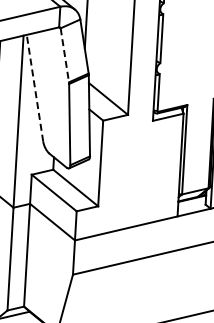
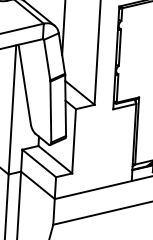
line: (64, 55) -> (46, 60), dashed -> solid
line: (35, 88) -> (25, 85), dashed -> solid

